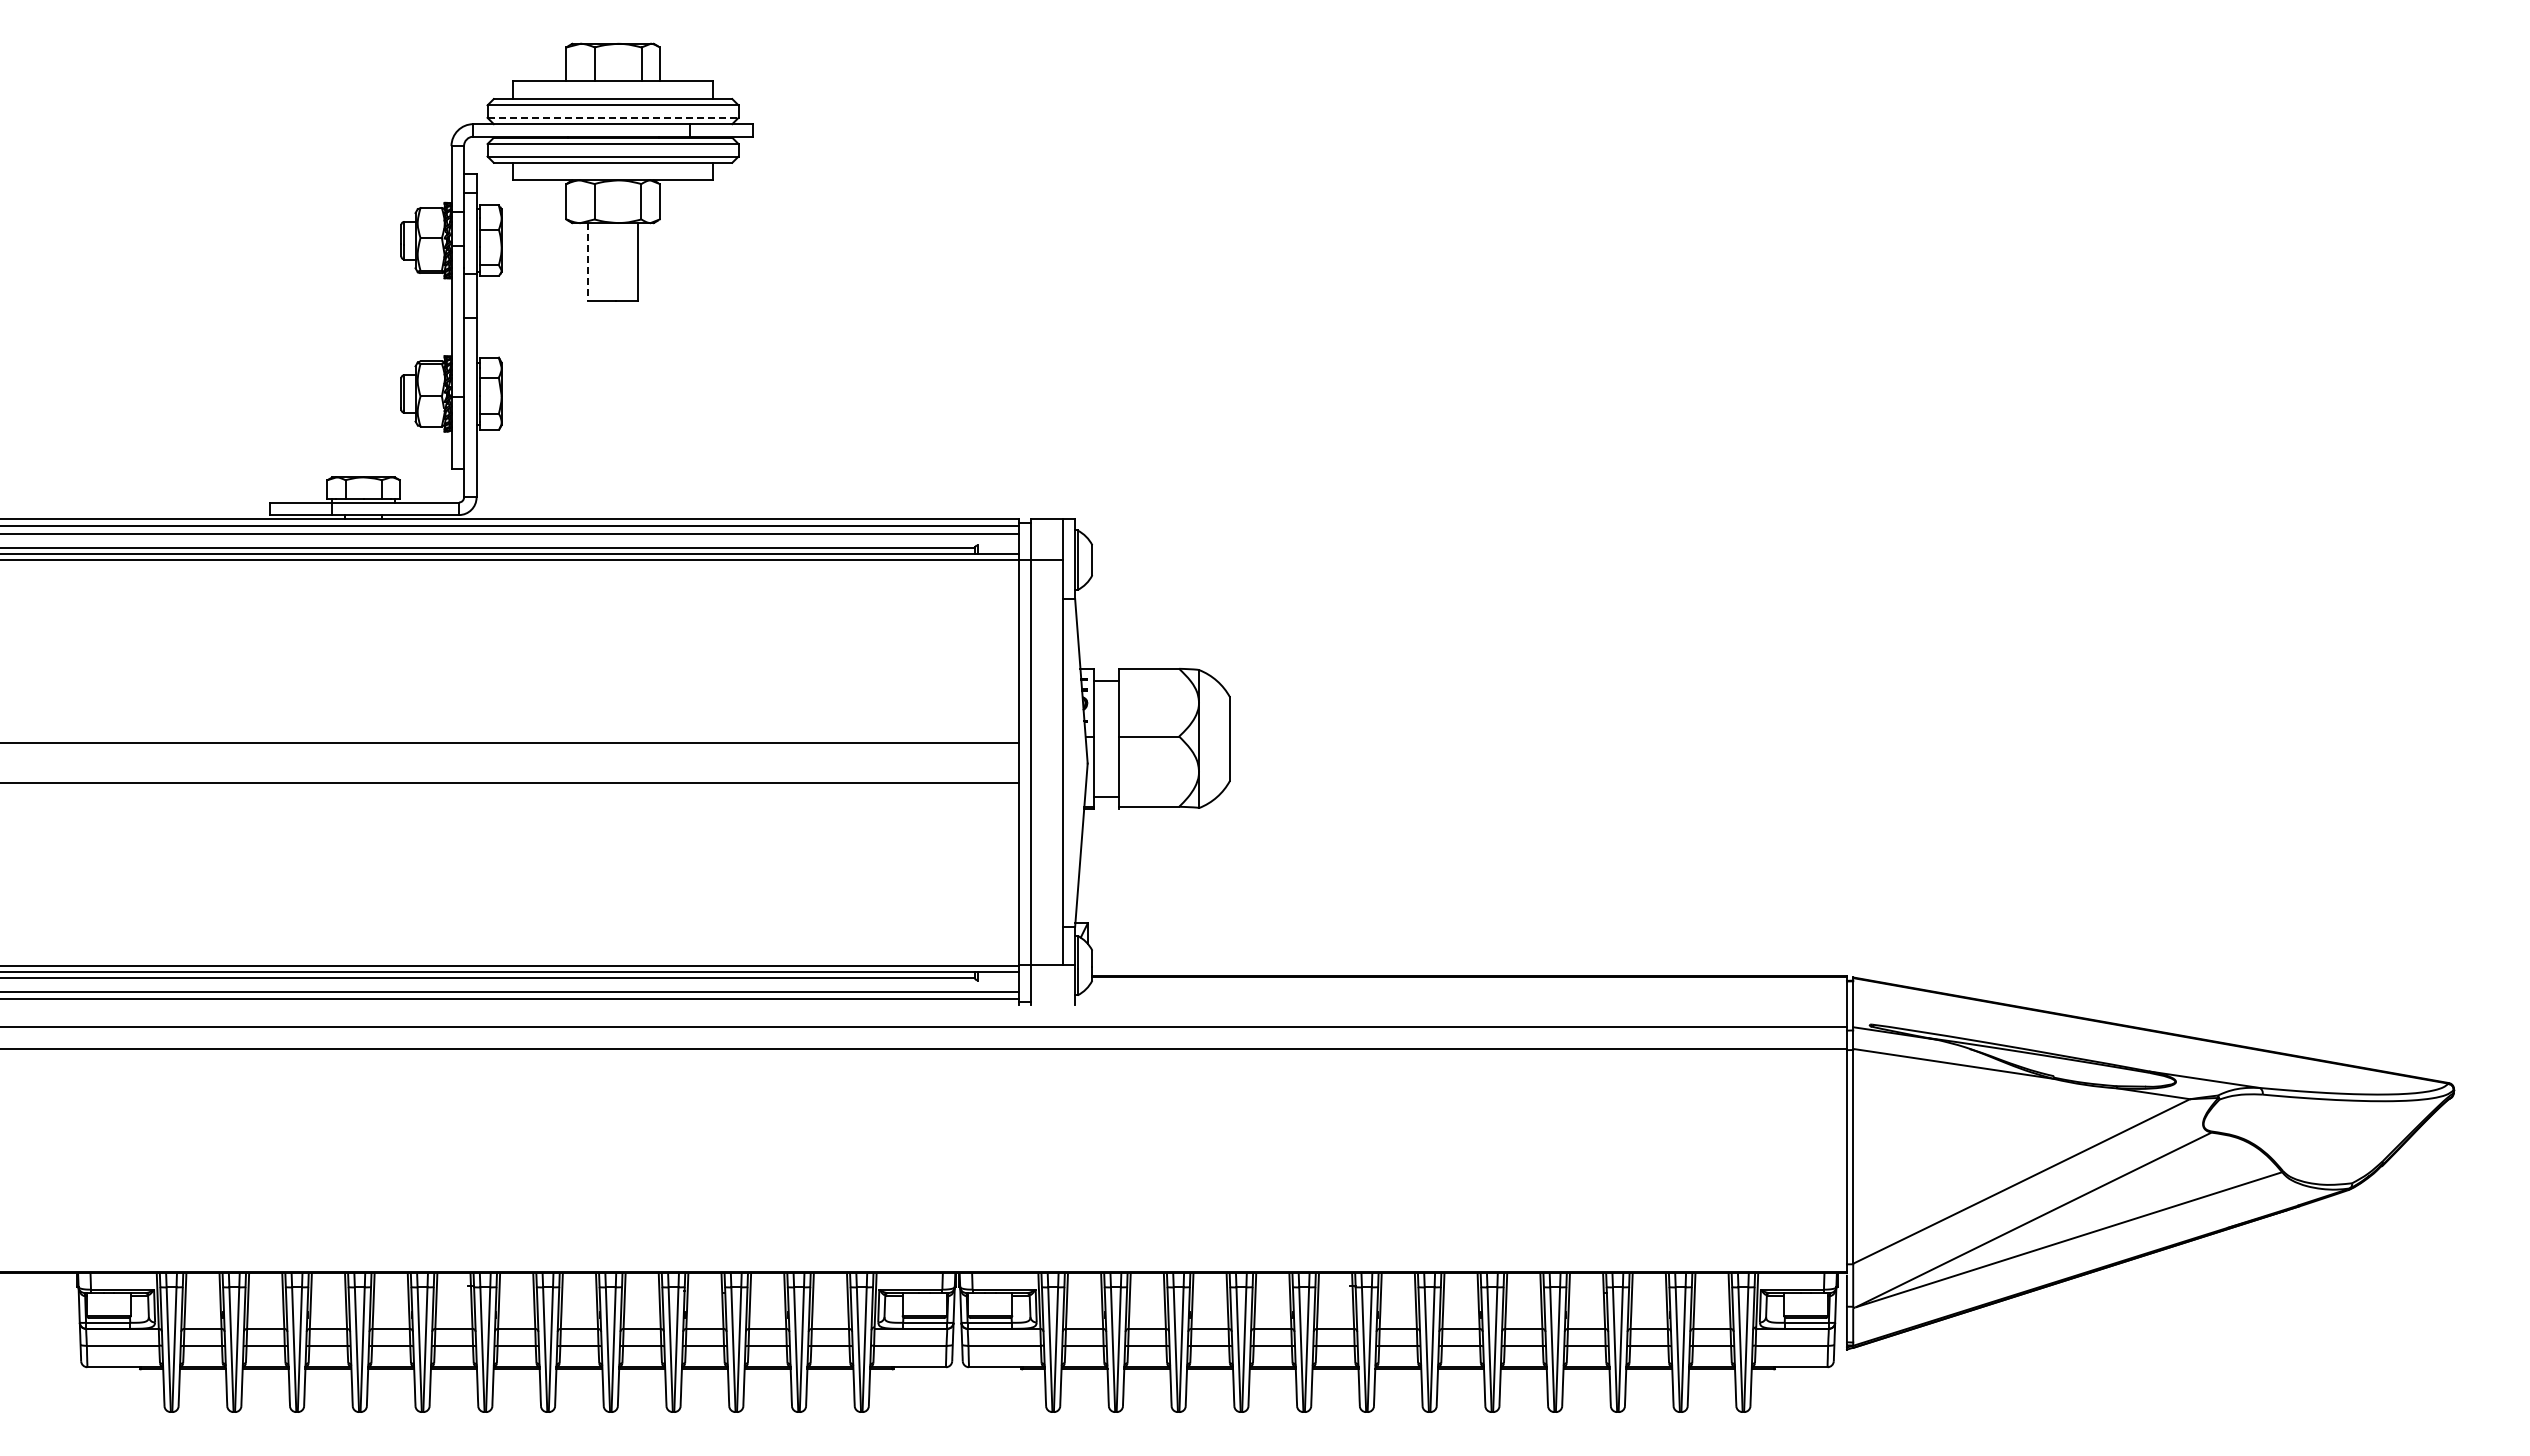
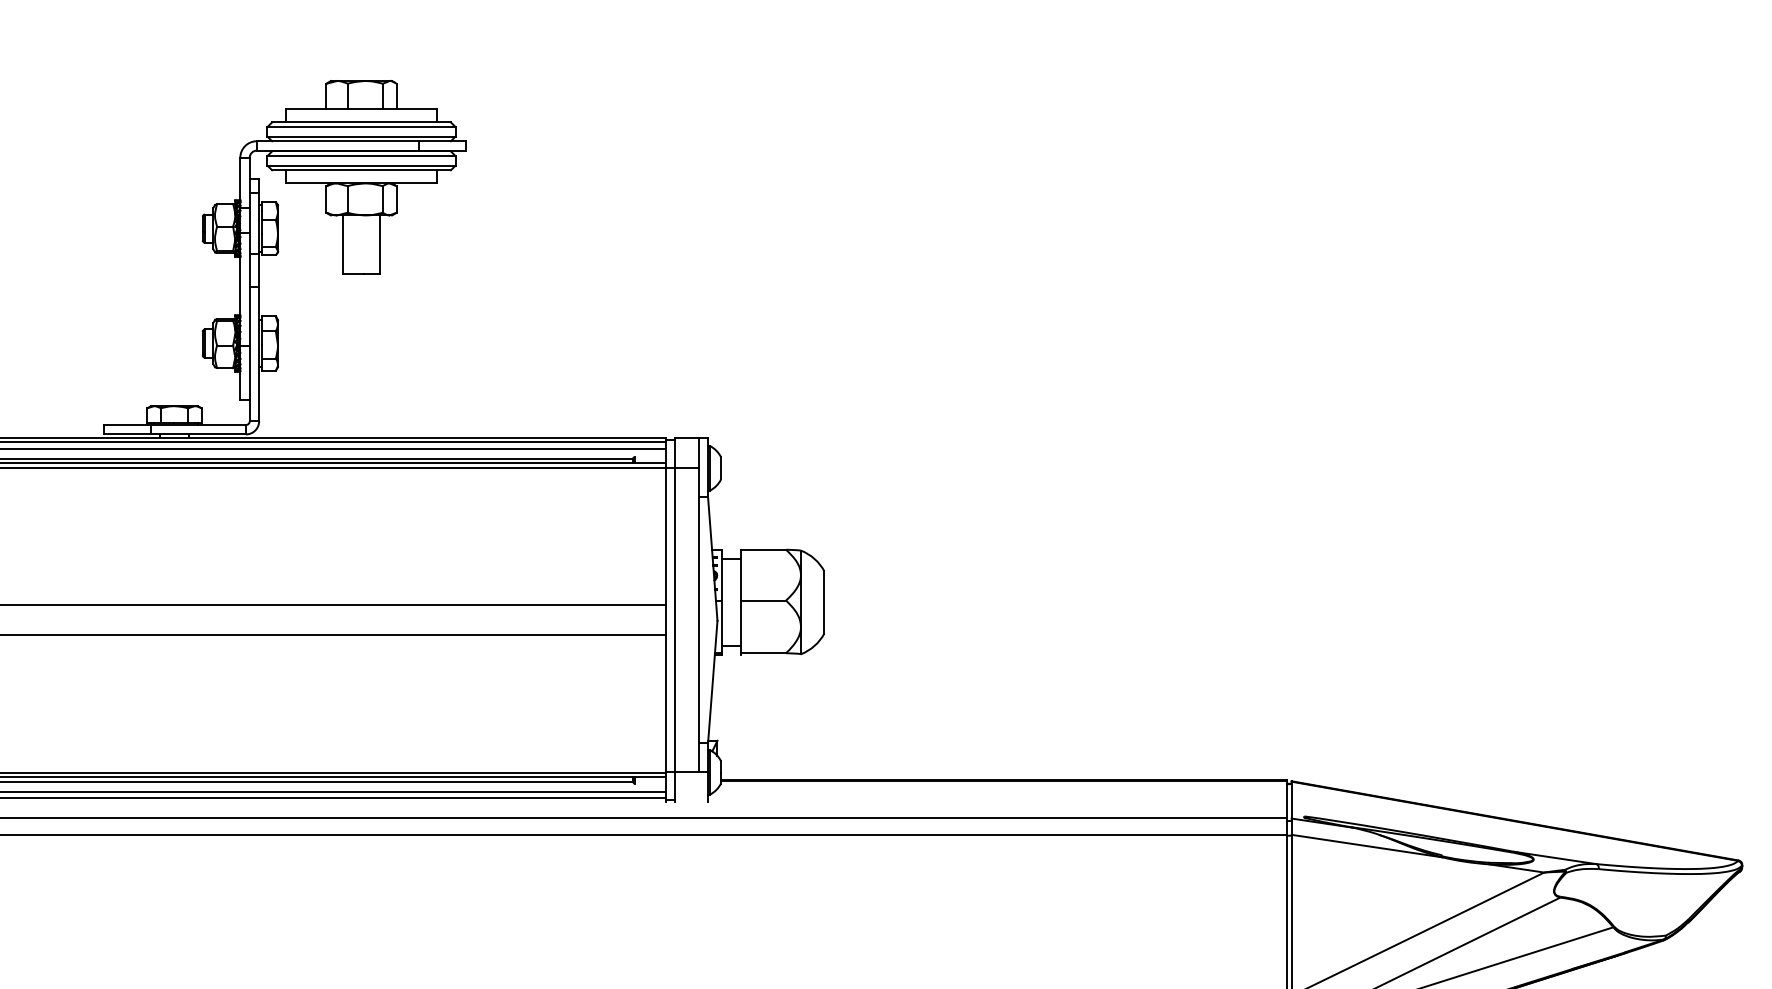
line: (613, 117) -> (361, 136), dashed -> solid
line: (587, 262) -> (342, 245), dashed -> solid

